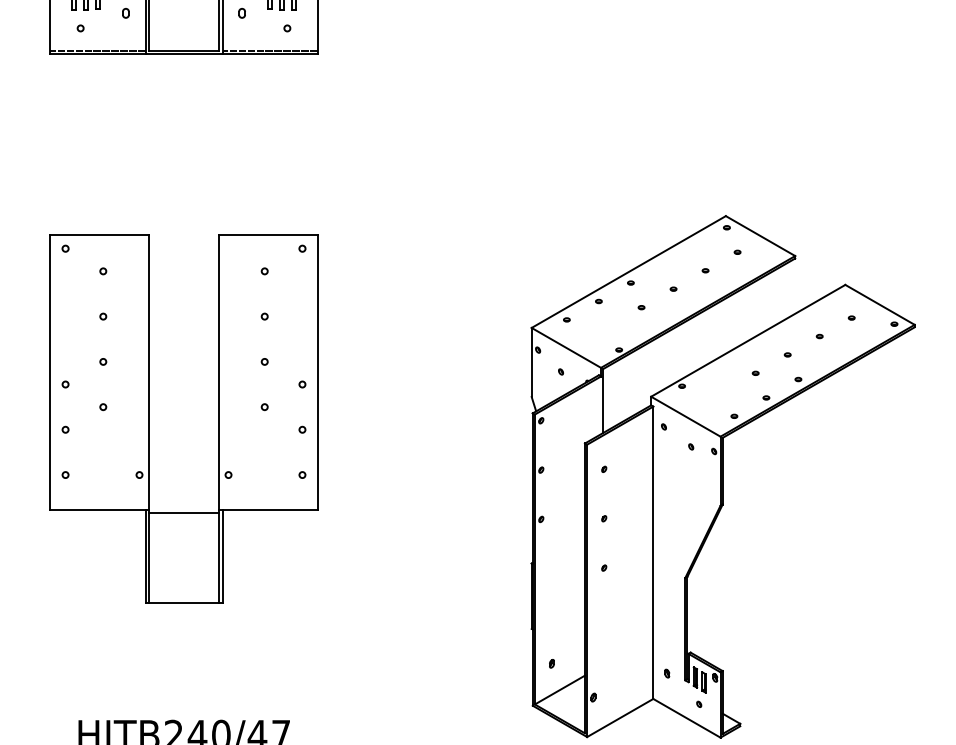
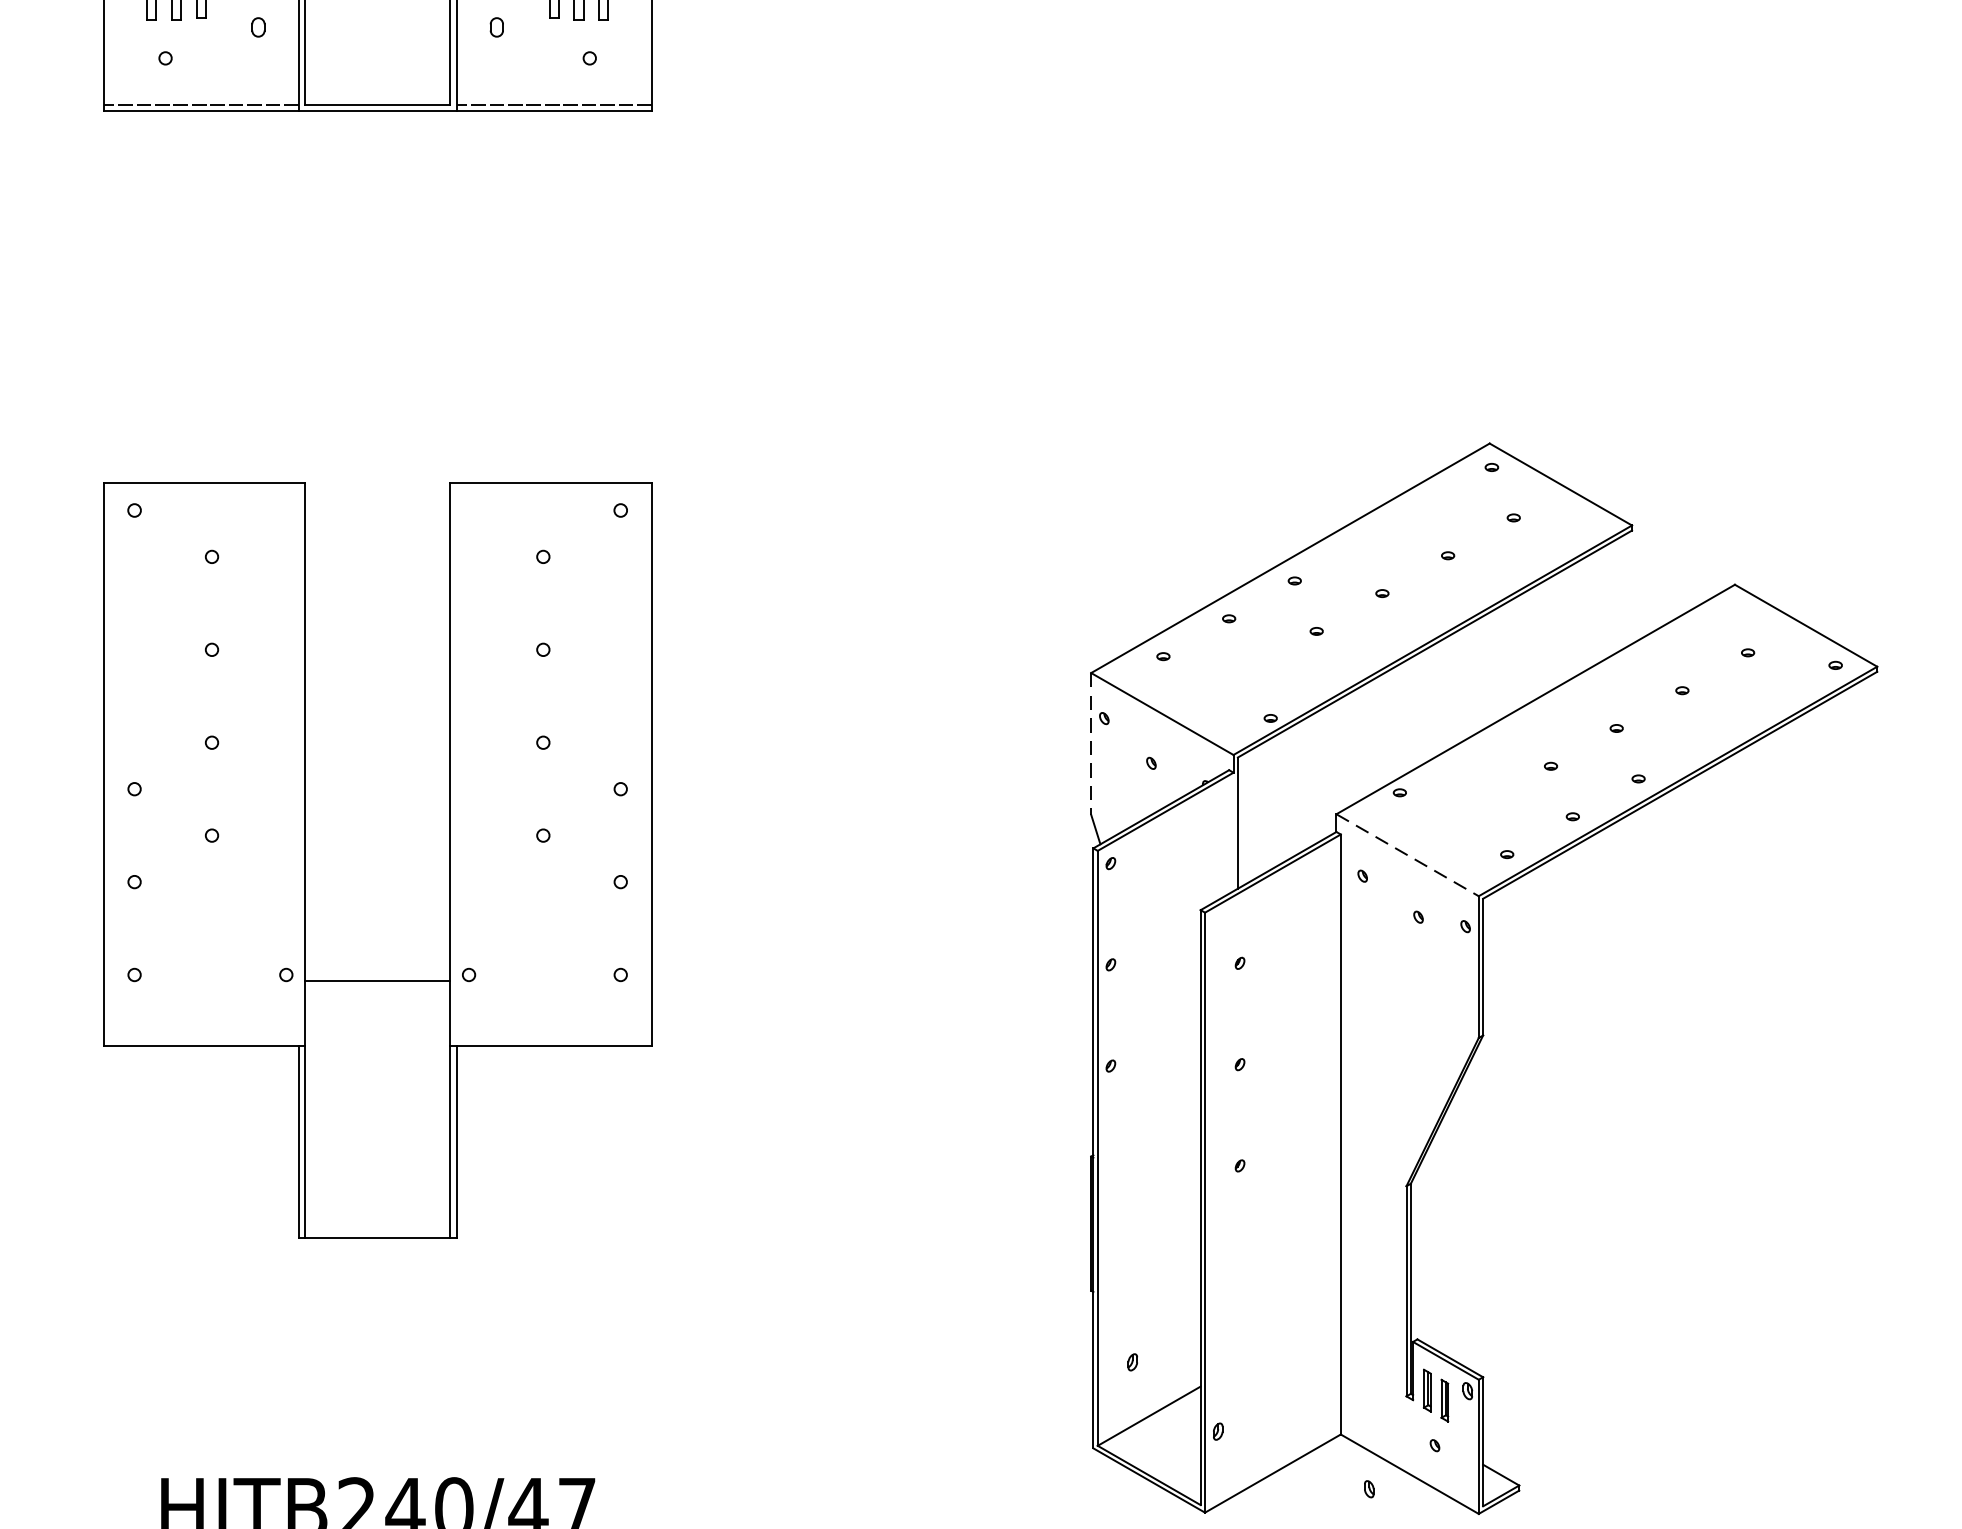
line: (531, 362) -> (1090, 743), solid -> dashed
line: (686, 416) -> (1408, 854), solid -> dashed
line: (183, 512) -> (376, 979), moved
part: (667, 673) -> (1369, 1488), moved

